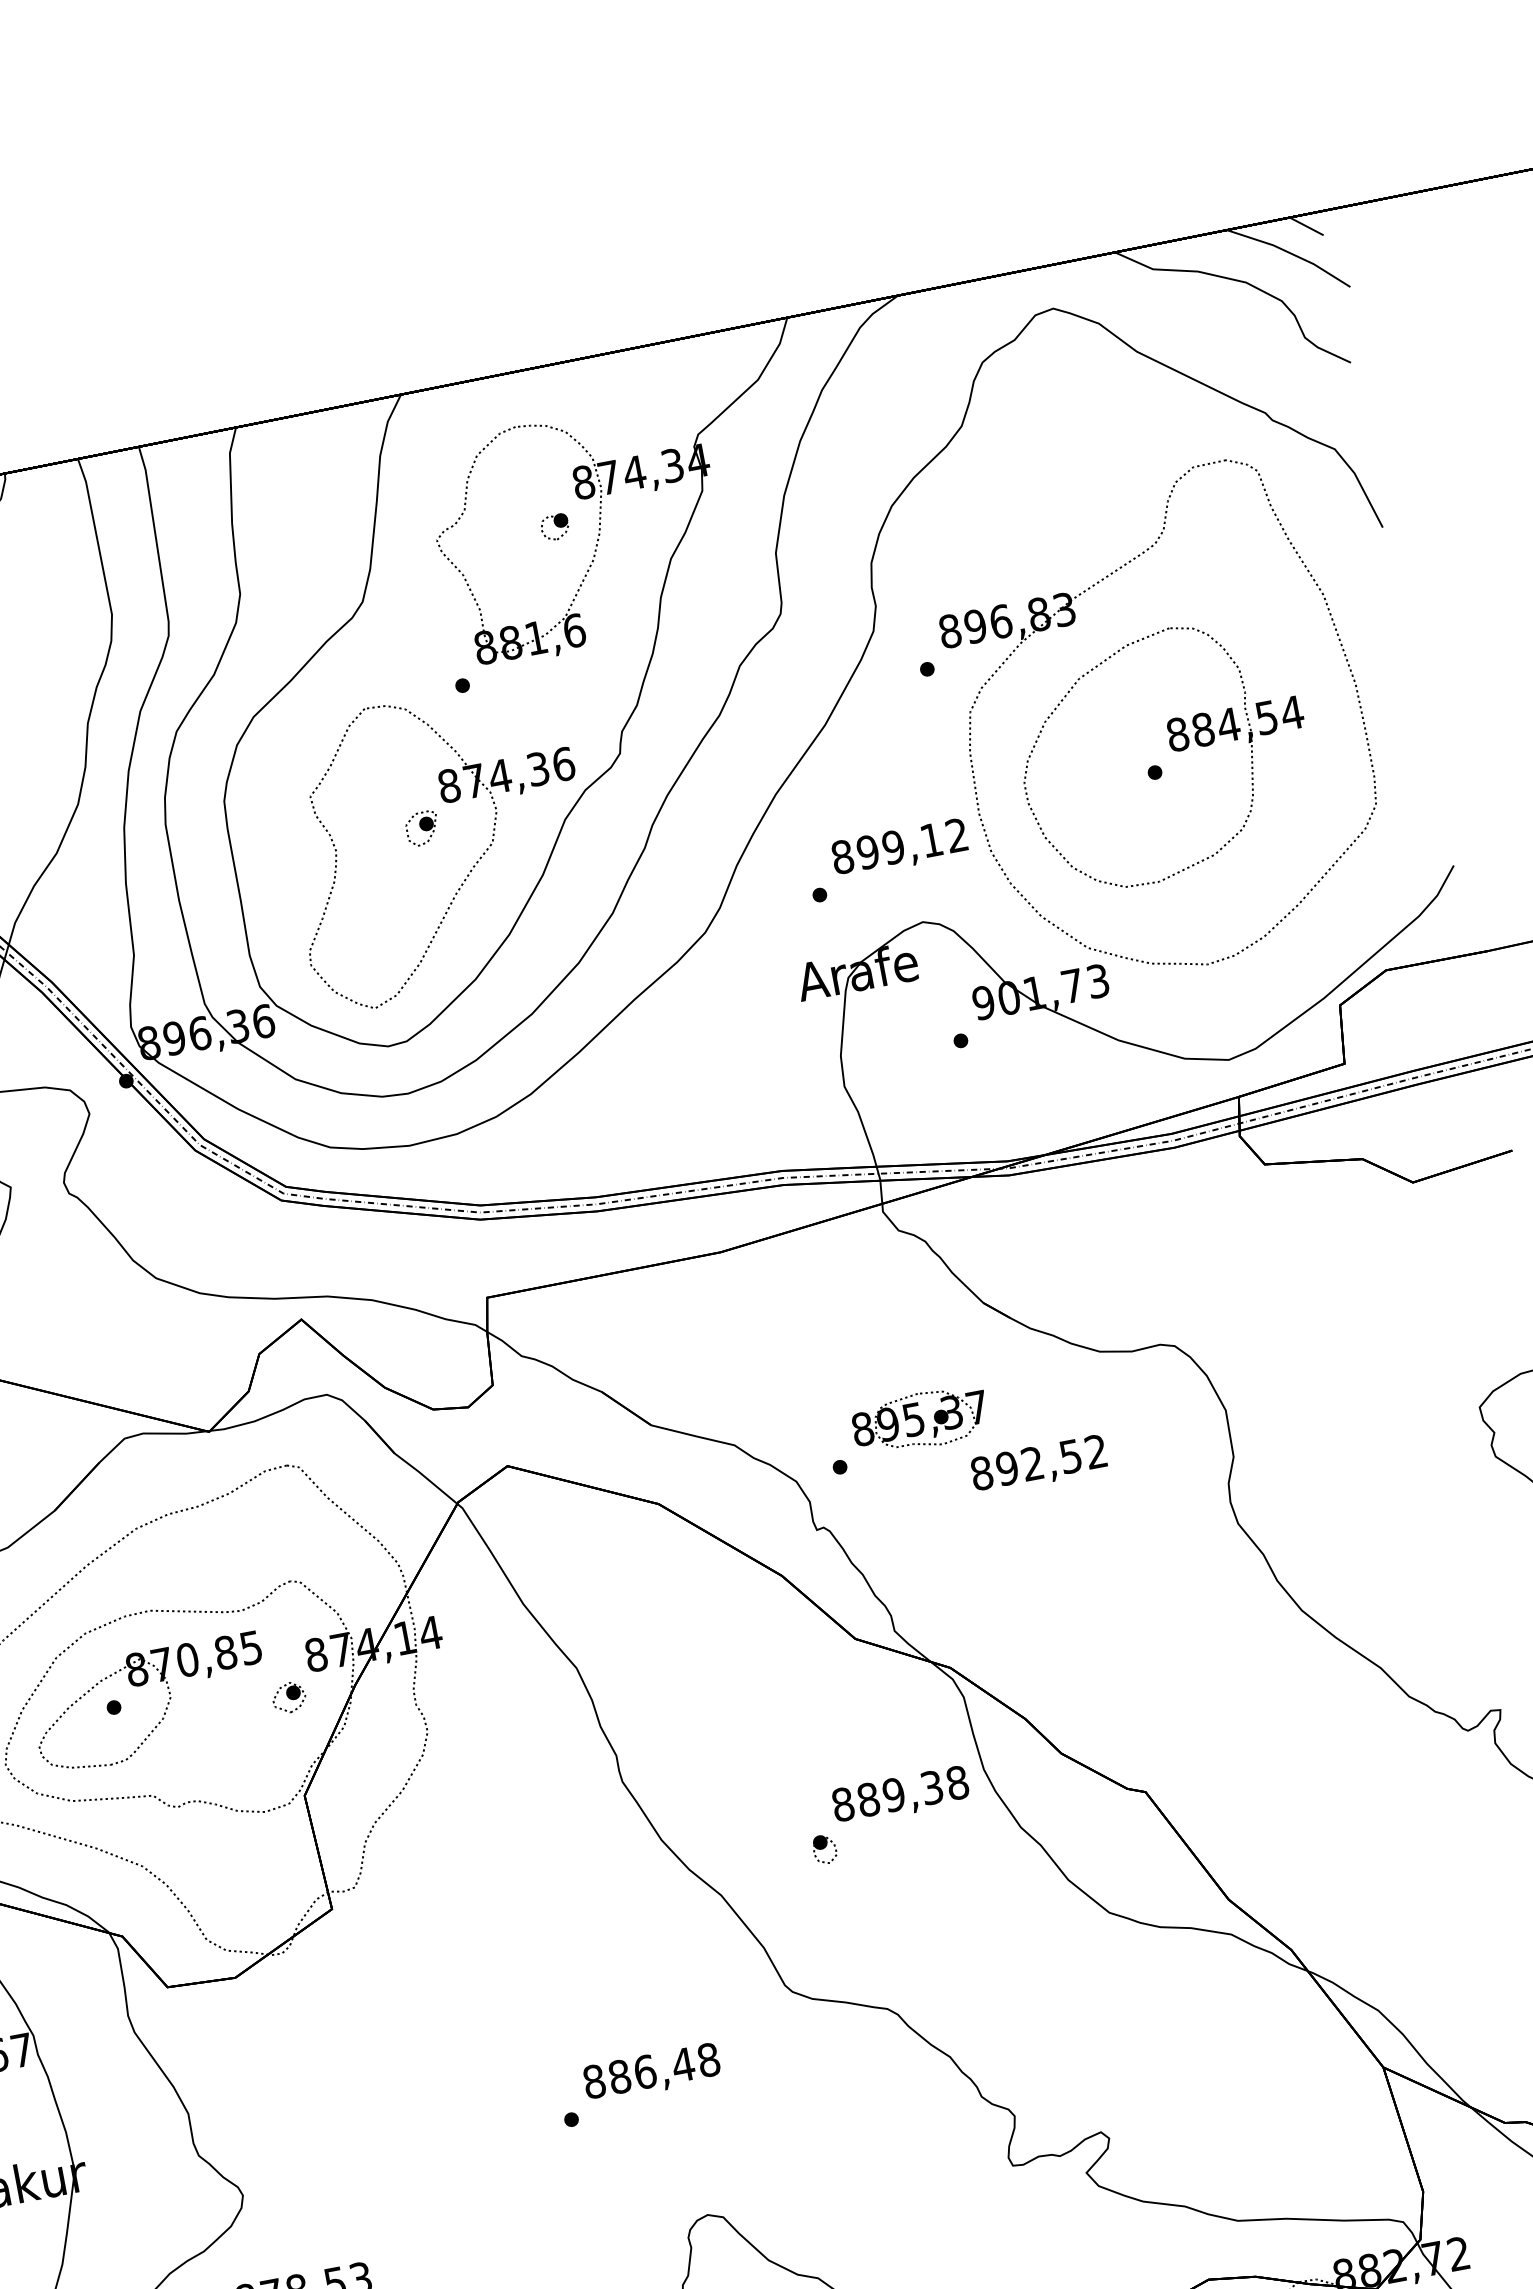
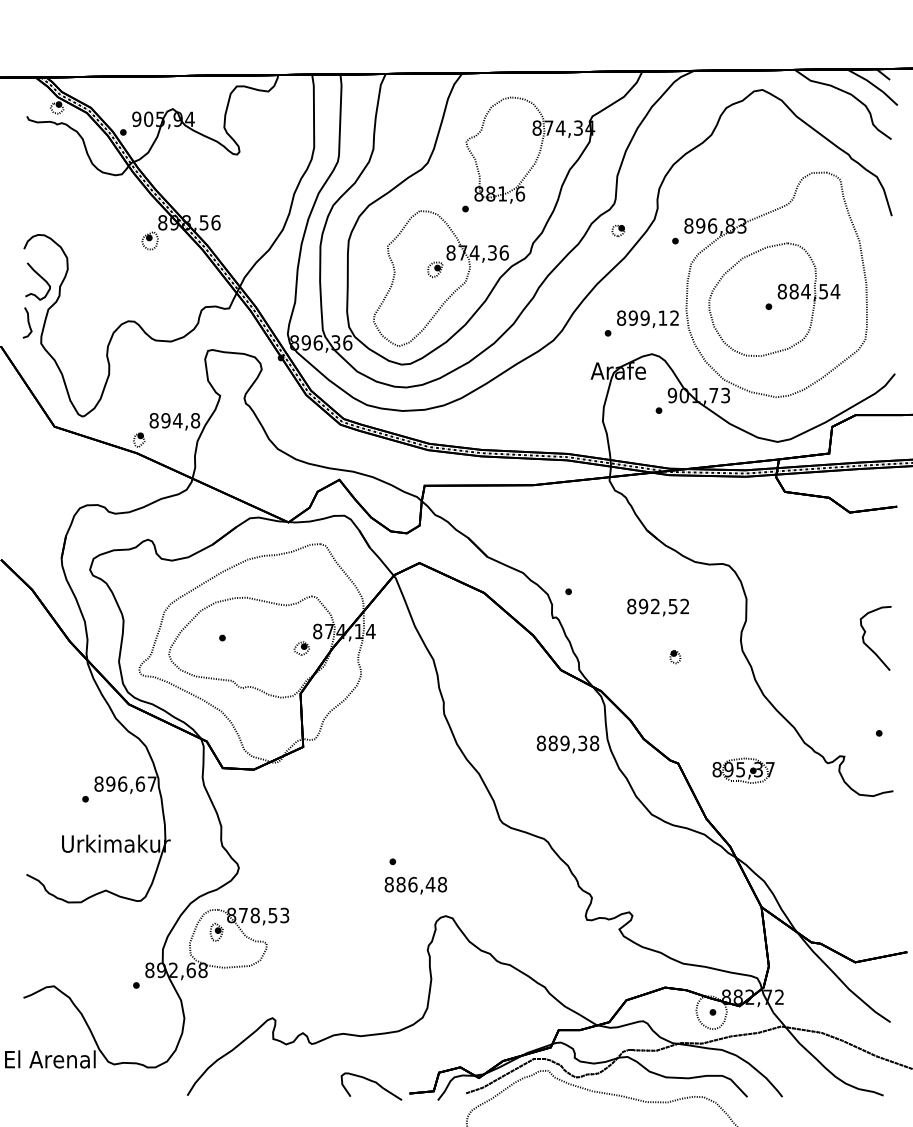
part: (555, 528) -> (618, 231), moved
part: (920, 1420) -> (743, 770), moved
part: (165, 1707) -> (245, 642), removed
part: (825, 1850) -> (675, 657), moved
text: (651, 2072) -> (415, 885), moved

